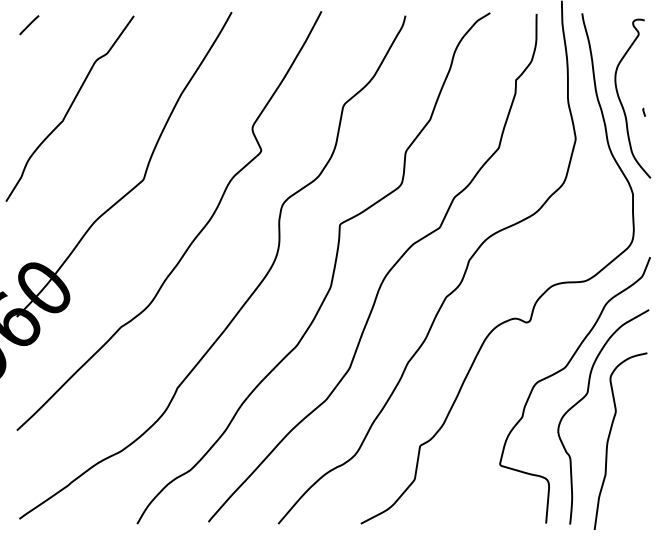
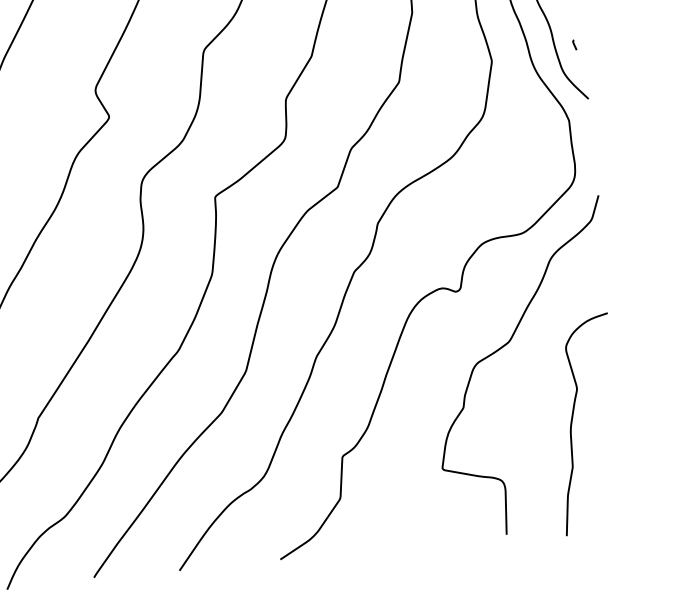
line: (643, 111) -> (573, 44), moved
curve: (585, 397) -> (538, 375), removed

